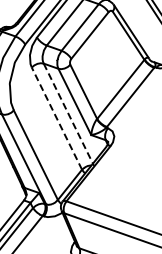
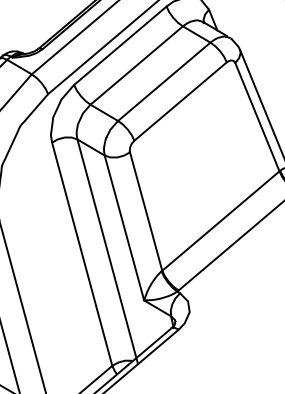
line: (68, 114) -> (106, 250), dashed -> solid
line: (56, 118) -> (81, 253), dashed -> solid

